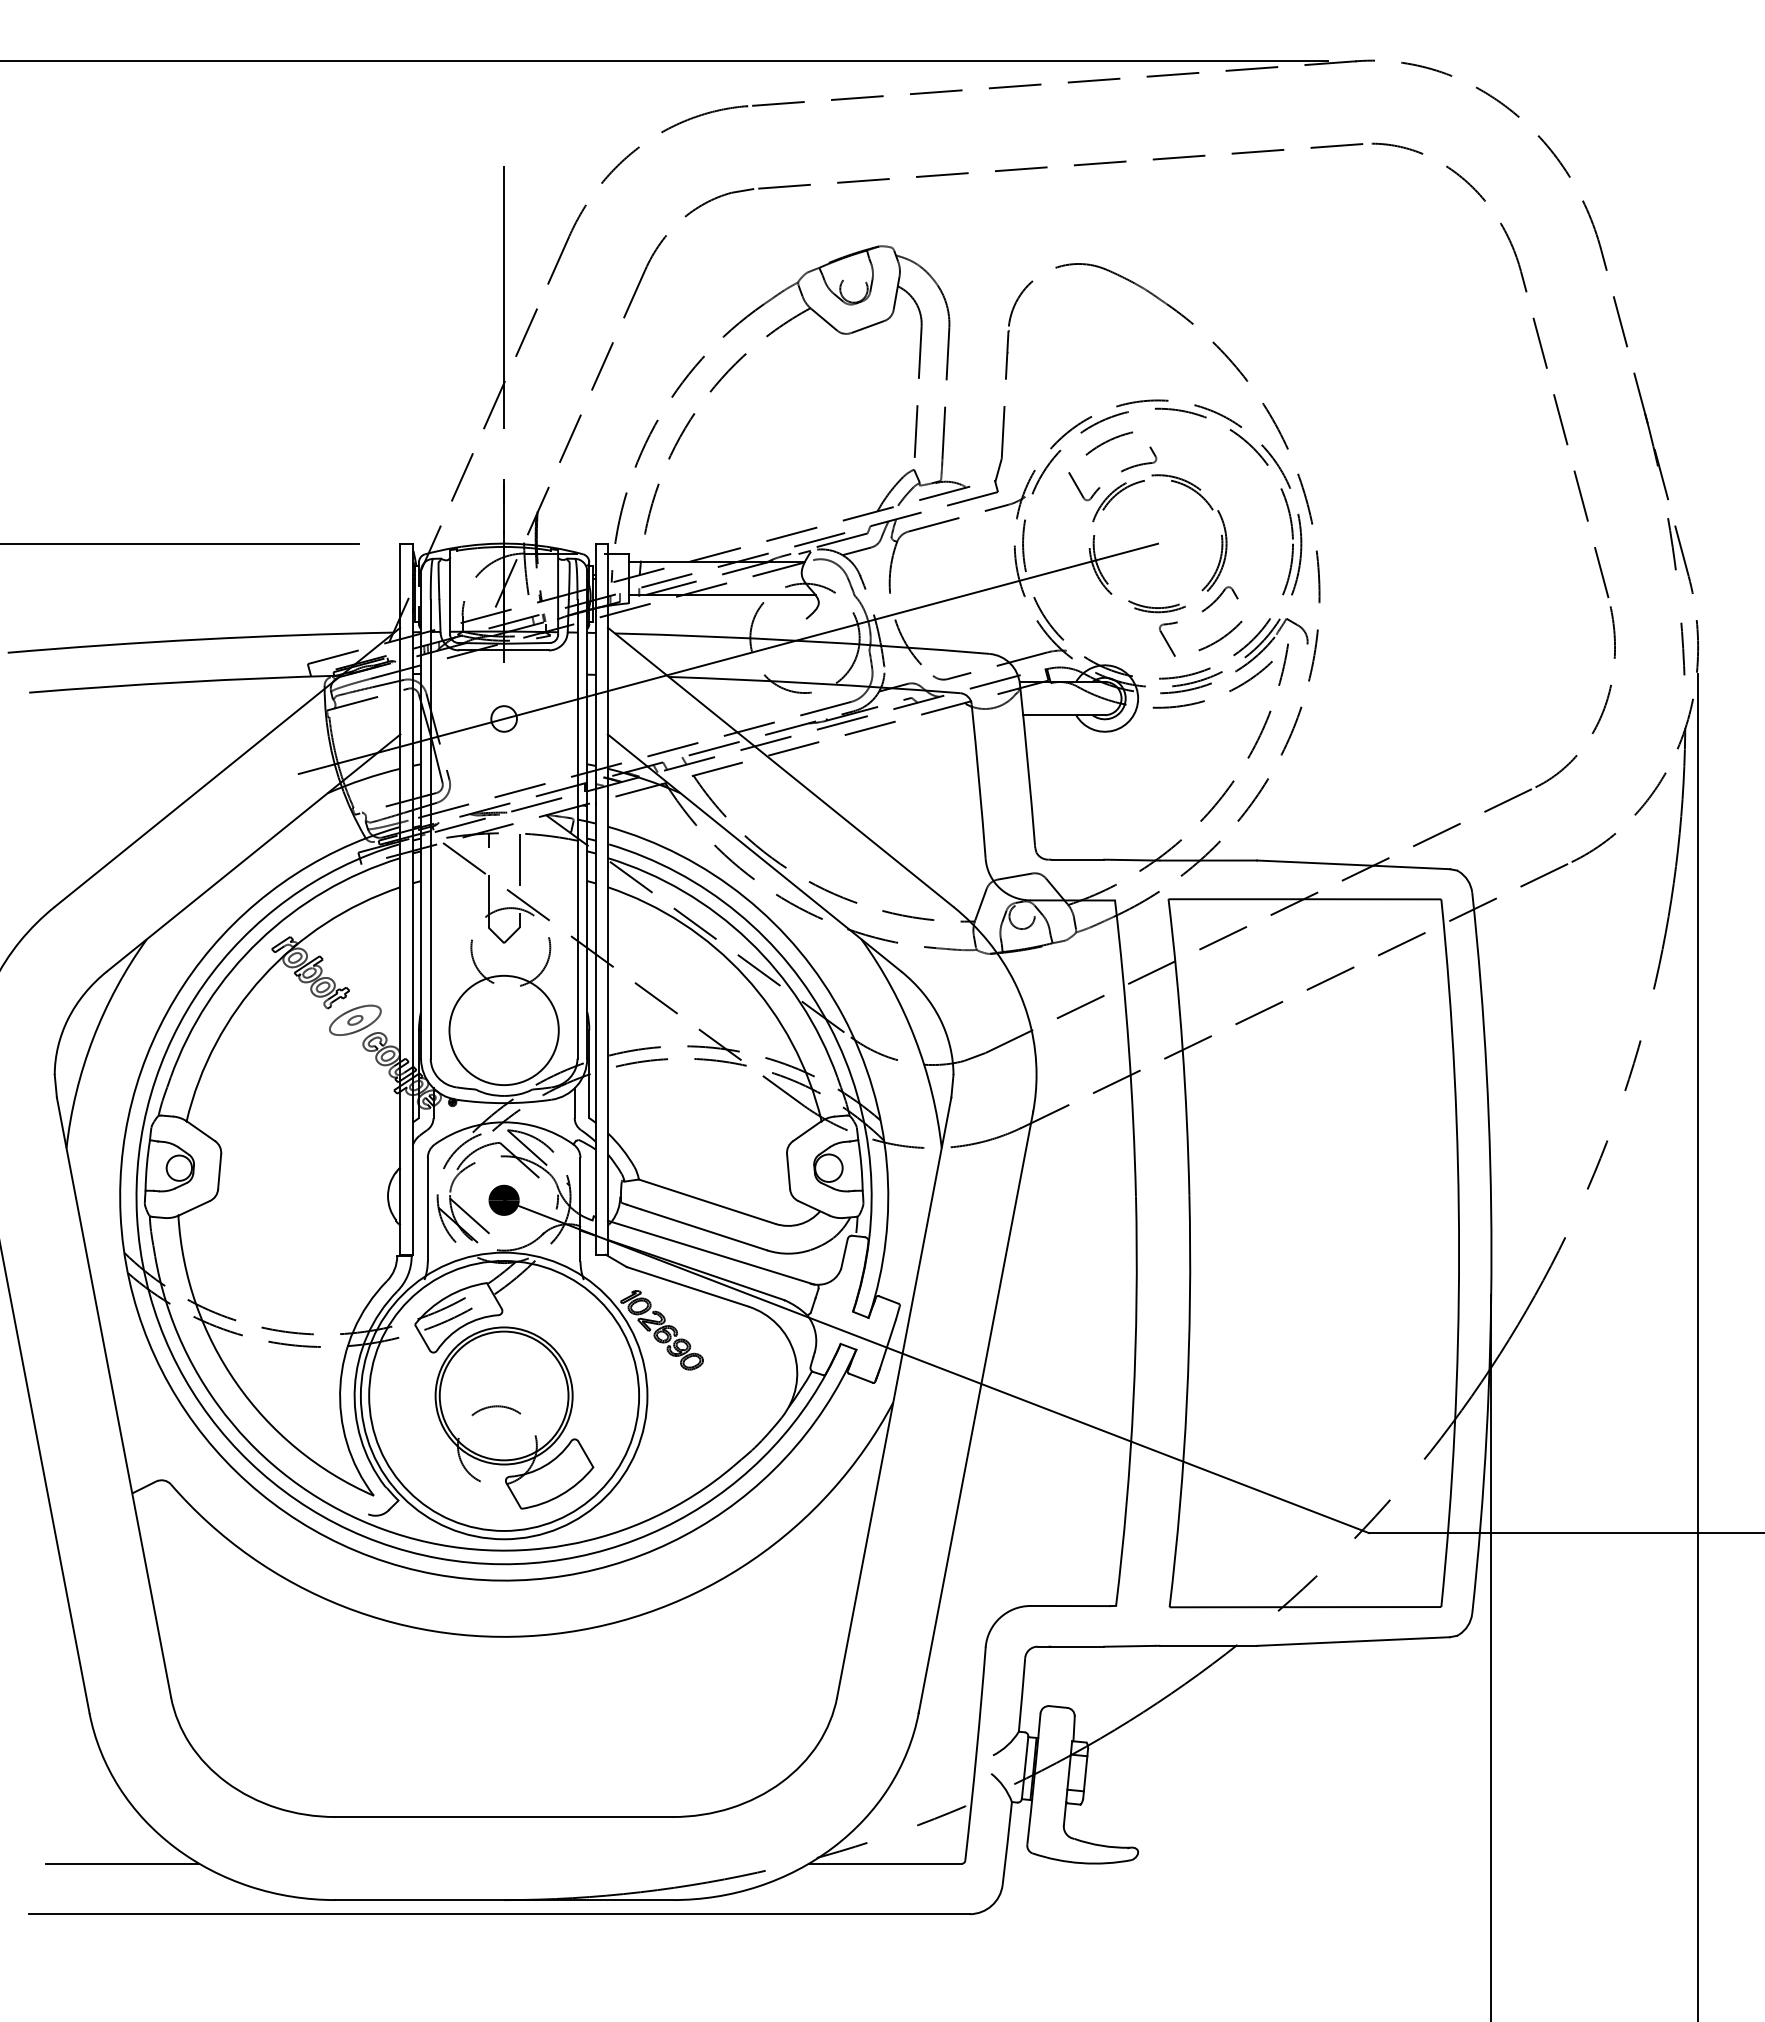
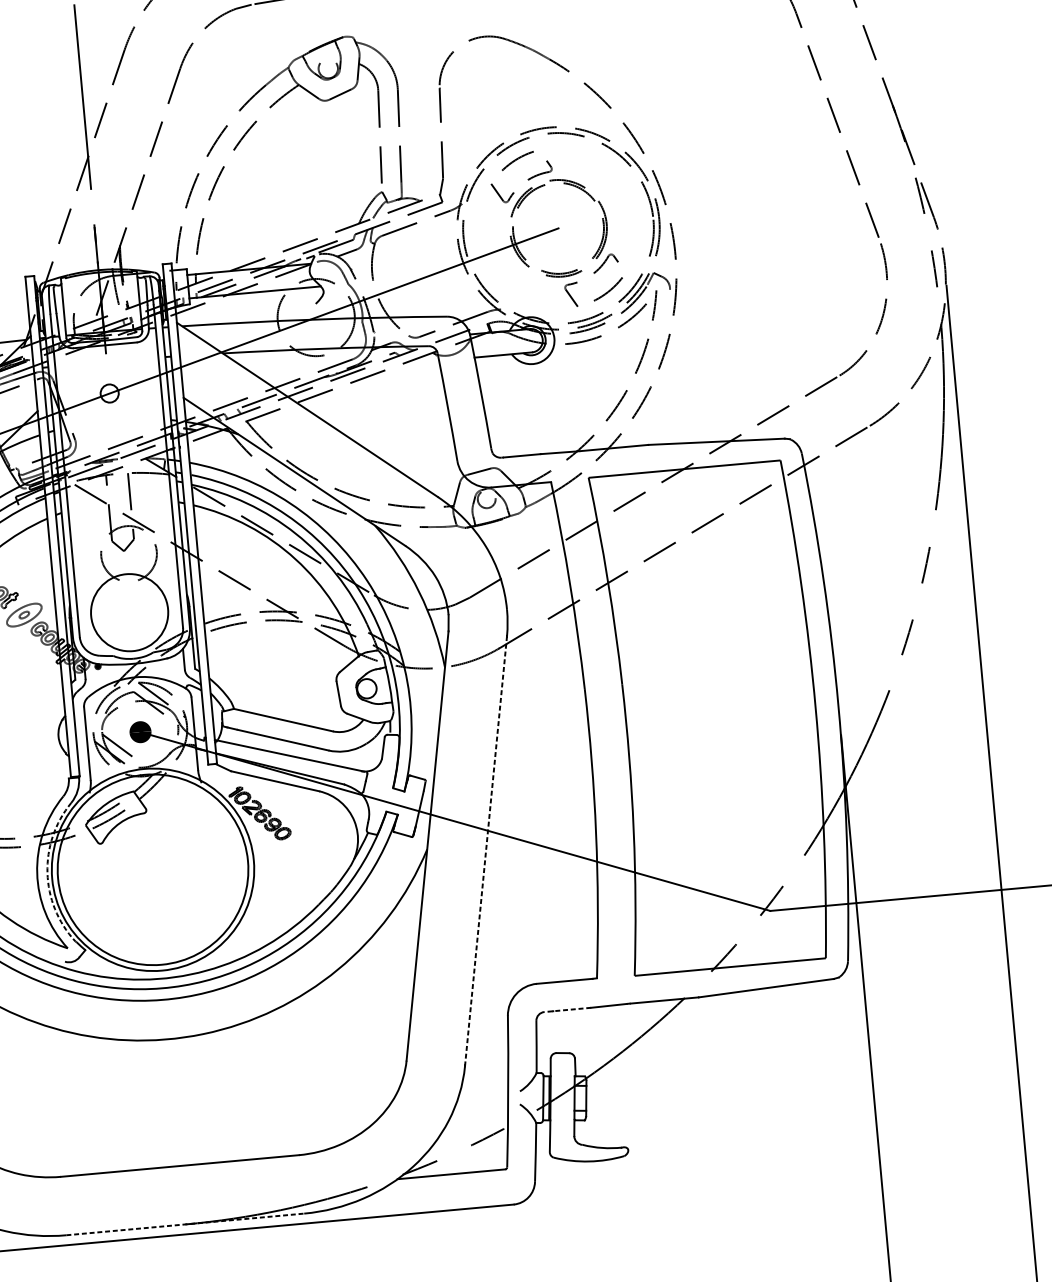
arc: (354, 1386) -> (47, 872), solid -> dashed
line: (975, 1412) -> (485, 851), solid -> dashed
part: (514, 1417) -> (161, 884), removed
line: (1070, 1646) -> (567, 1009), solid -> dashed
line: (504, 1900) -> (185, 1224), solid -> dashed

